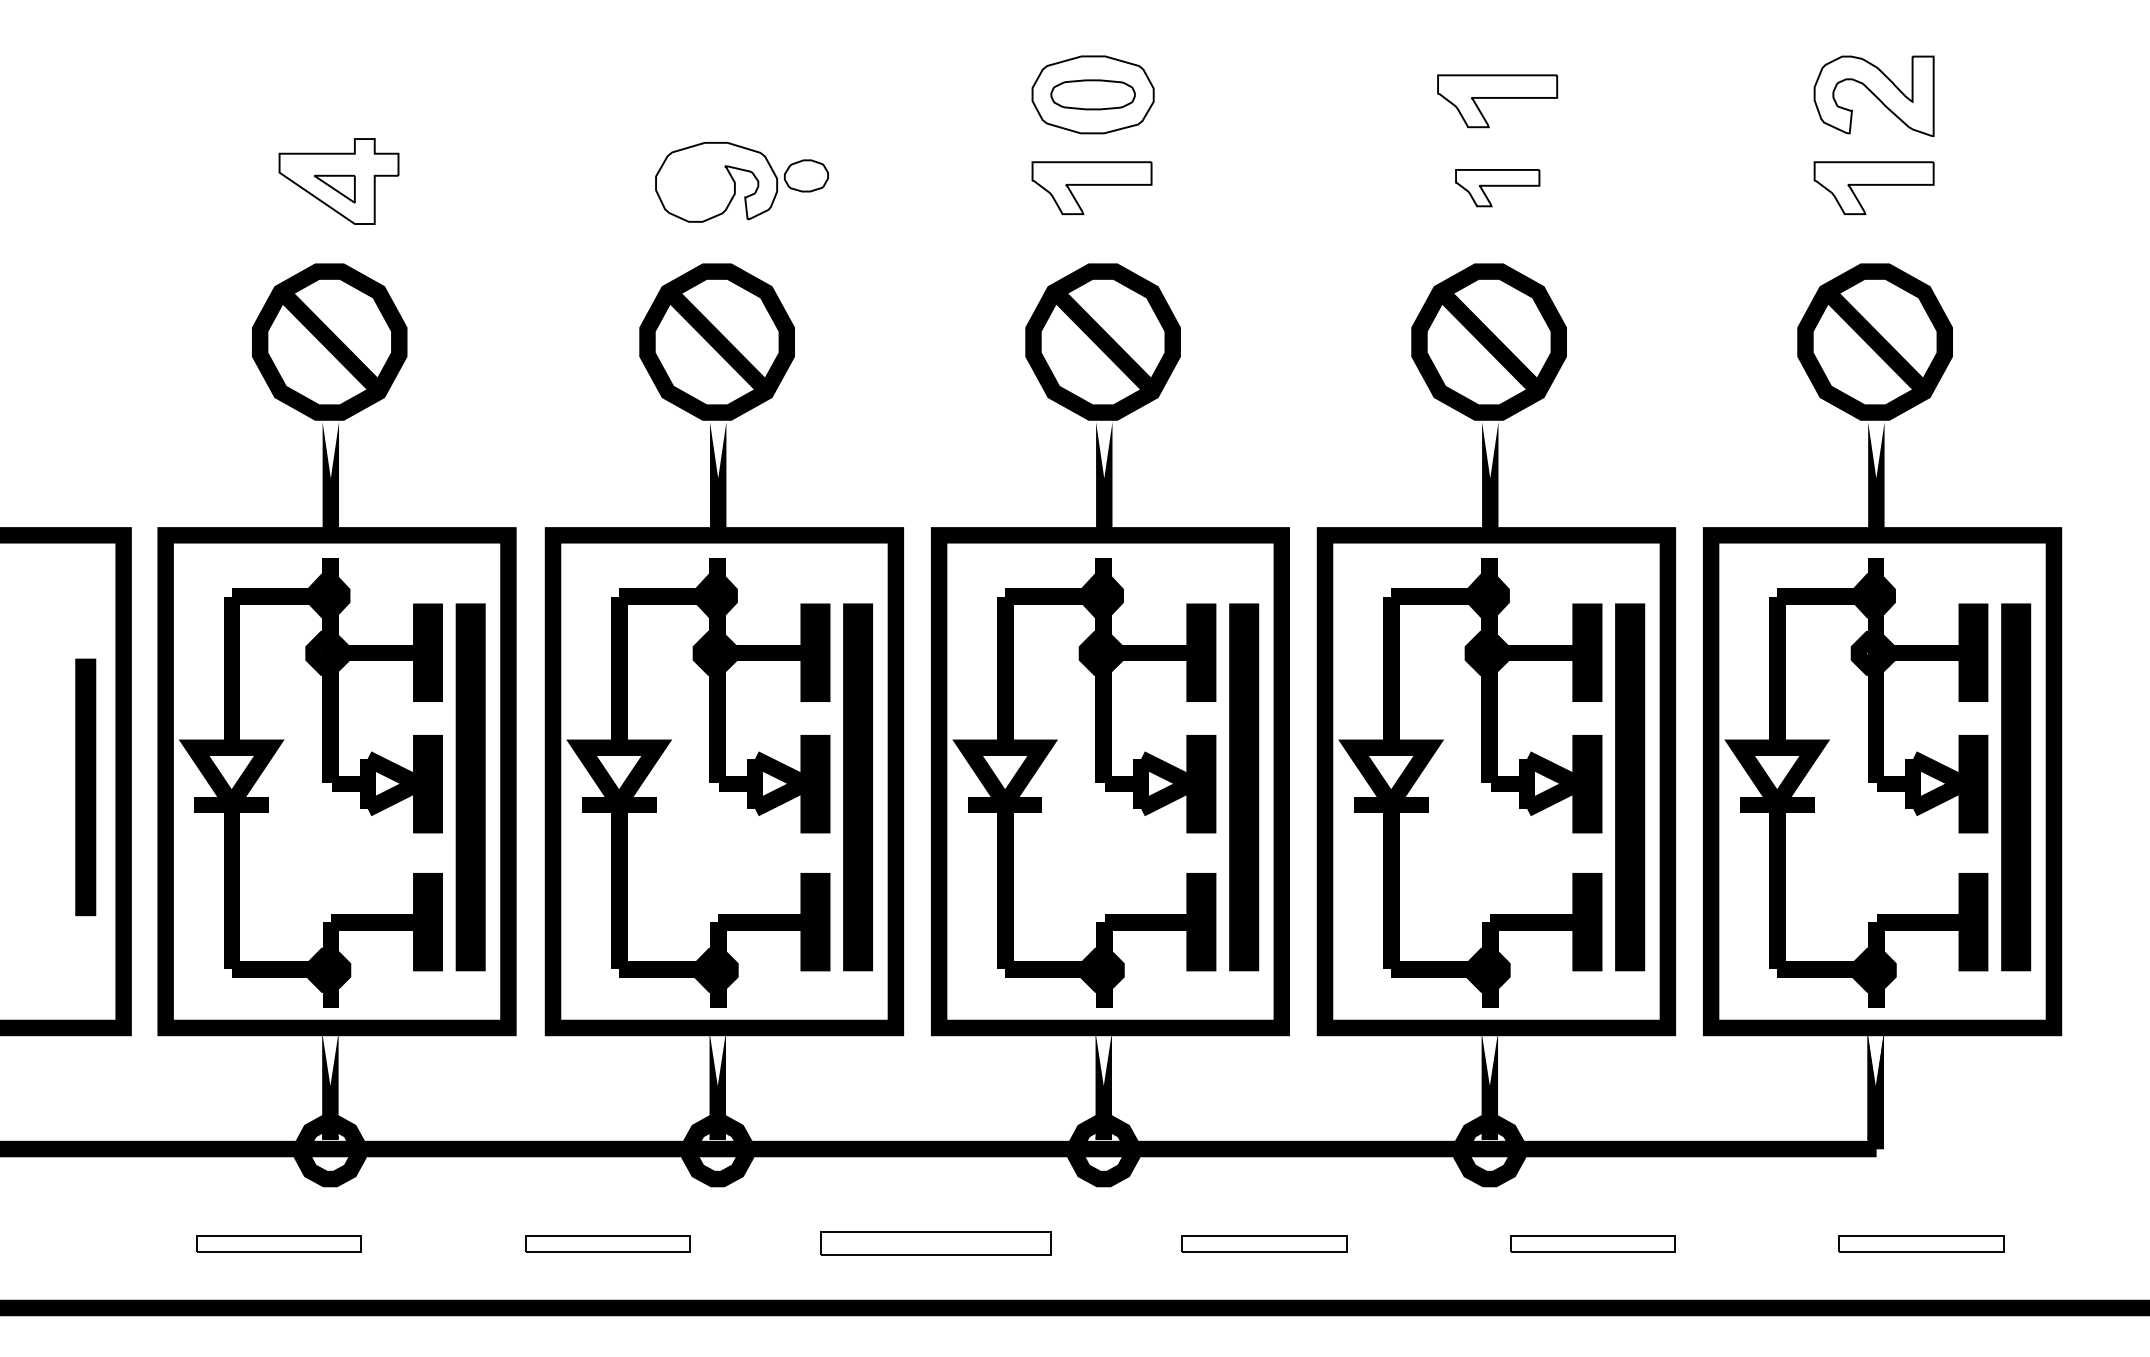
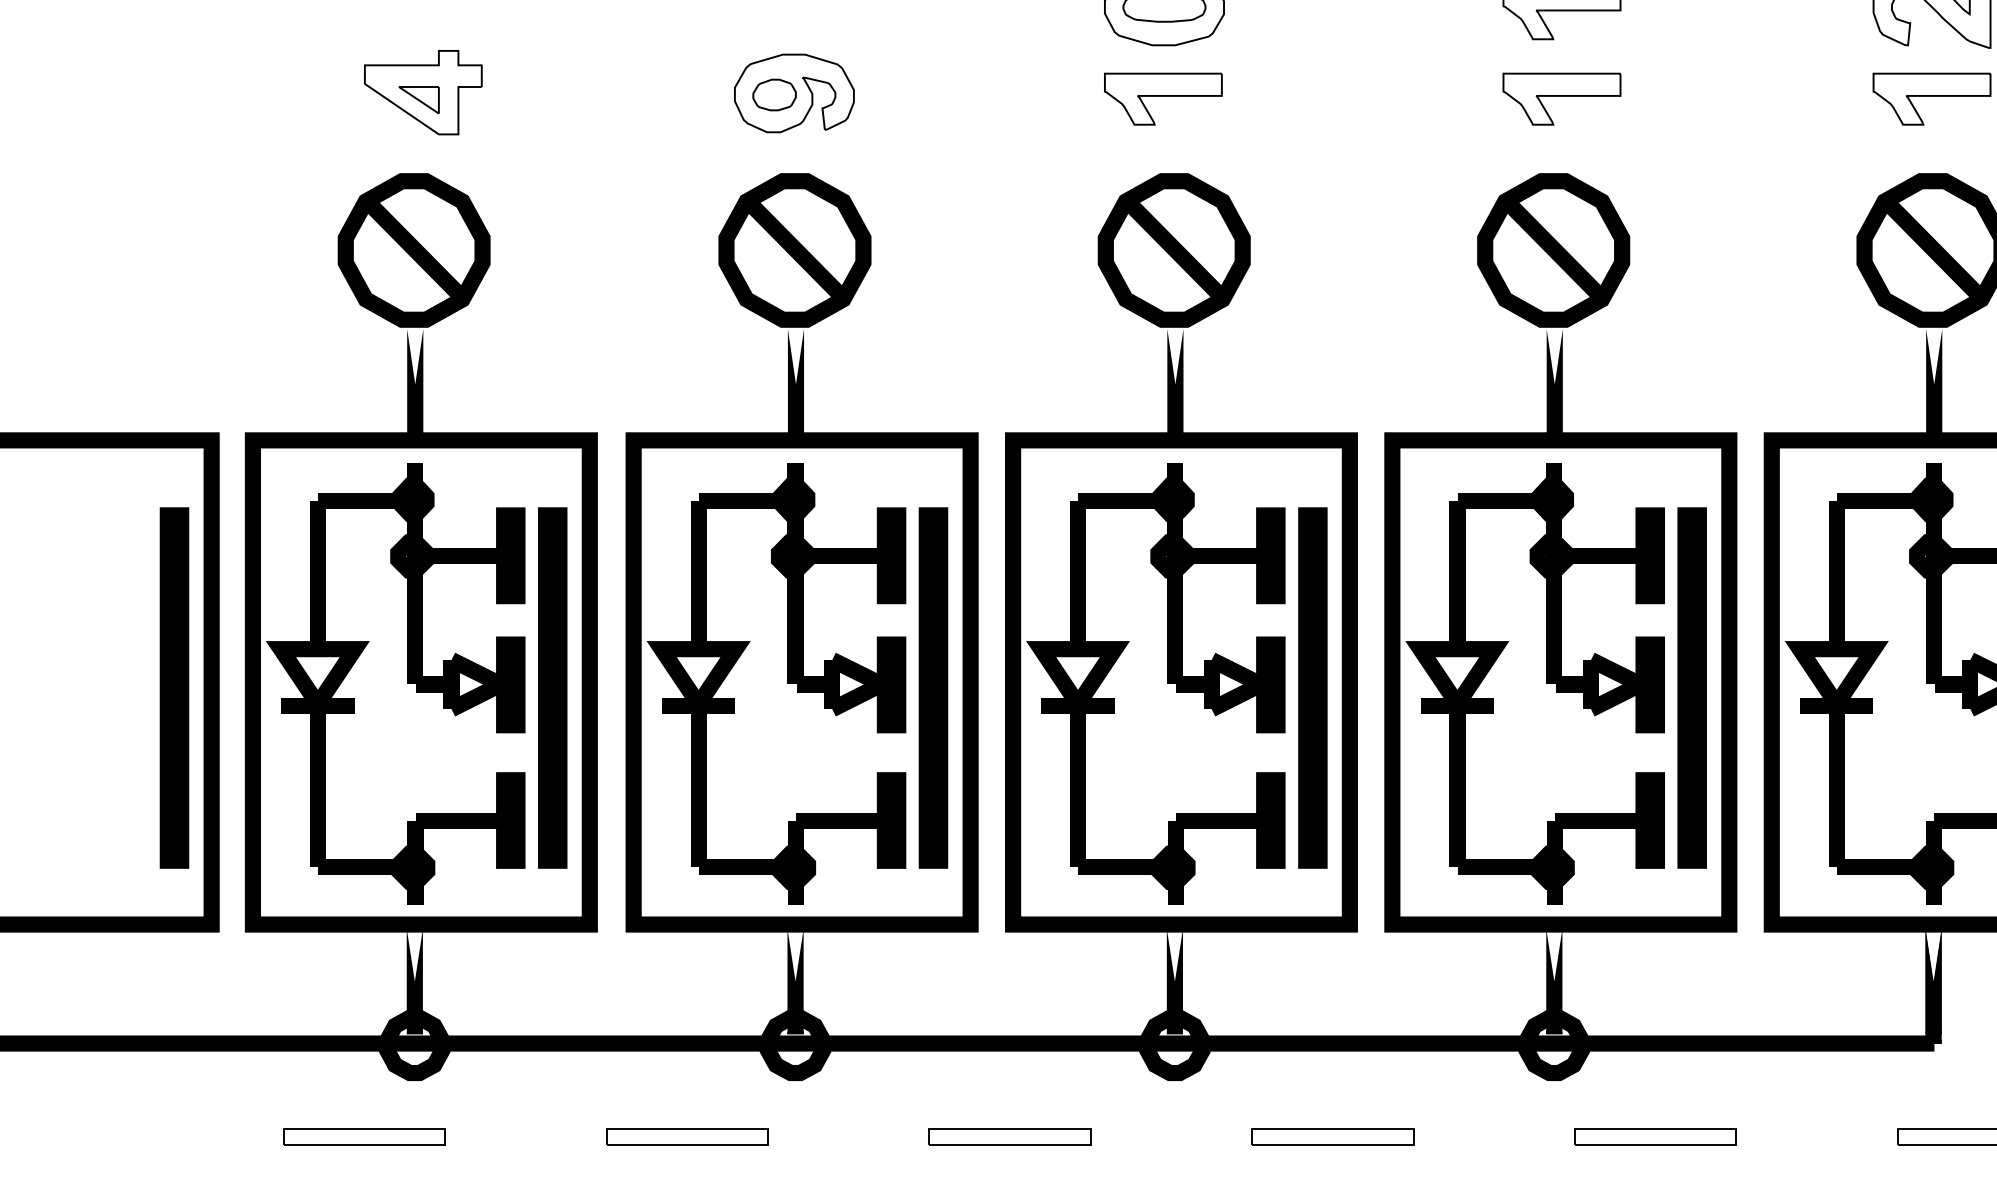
part: (805, 175) -> (773, 94), moved
part: (1497, 187) -> (1561, 98), size x1.43
part: (85, 787) -> (174, 688), size x1.43
part: (935, 1243) -> (1009, 1136), size x0.71

